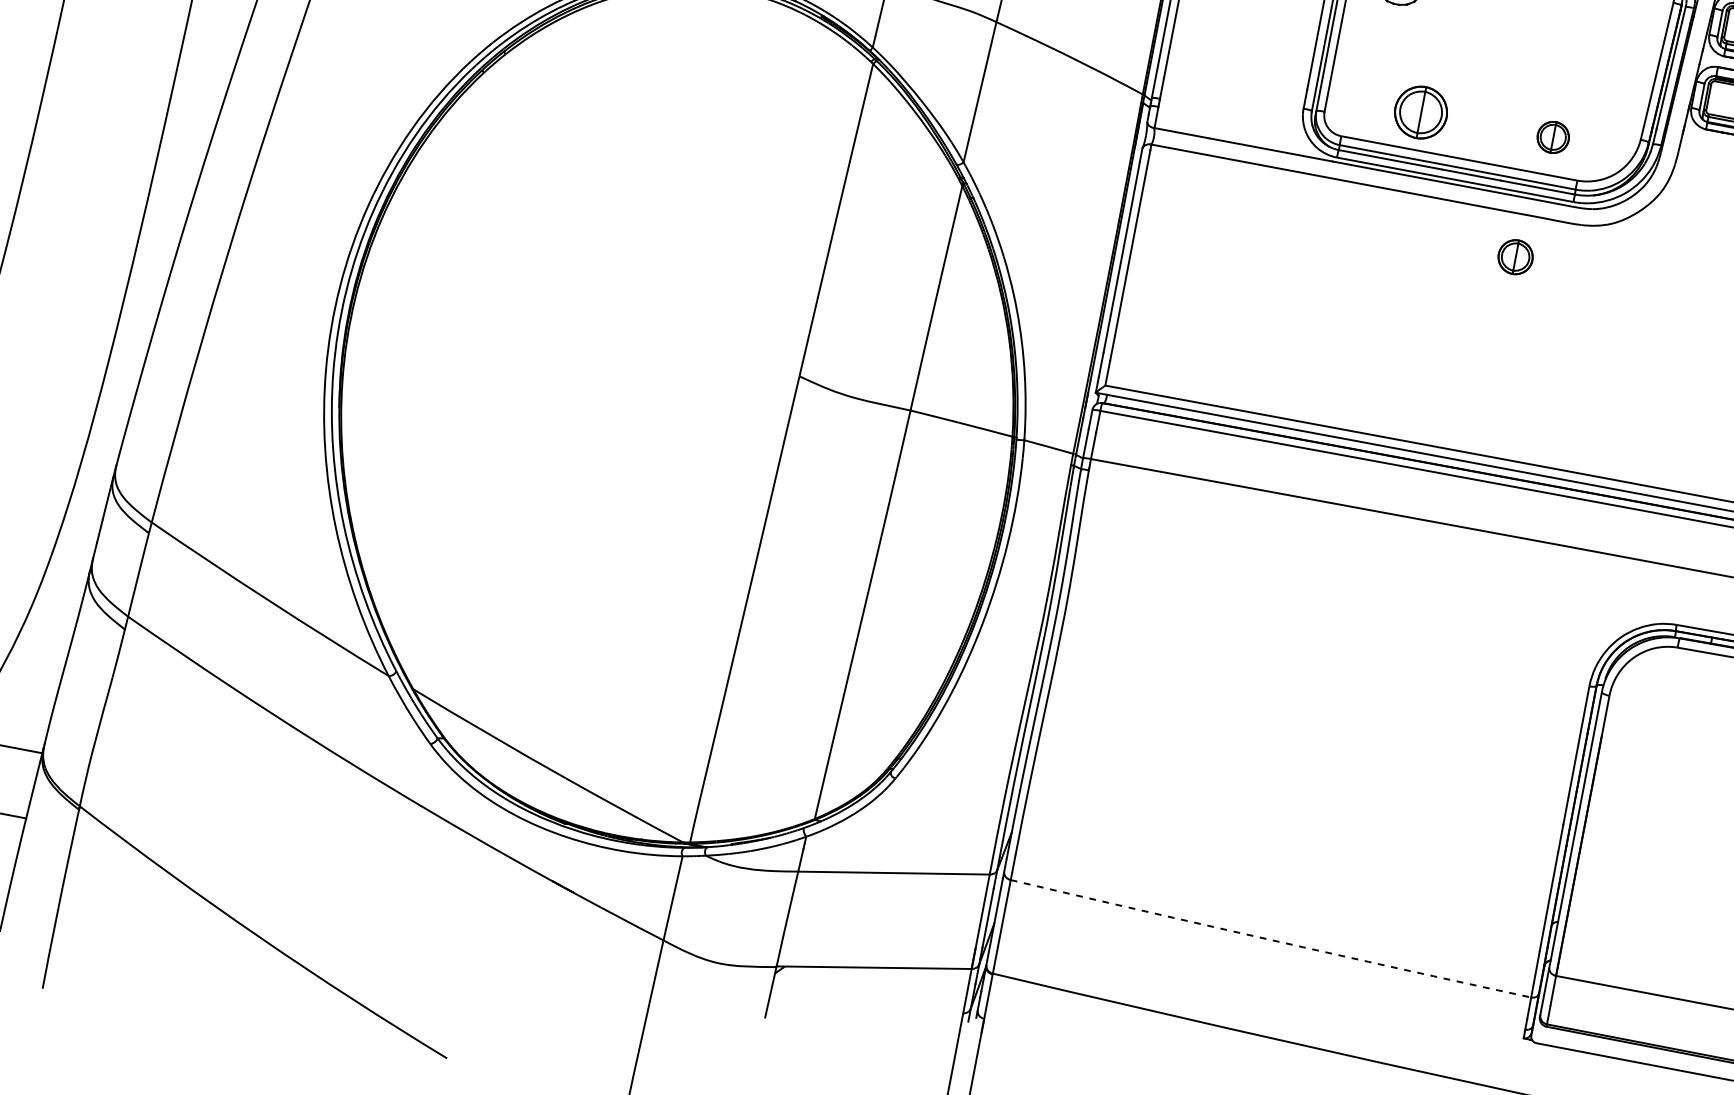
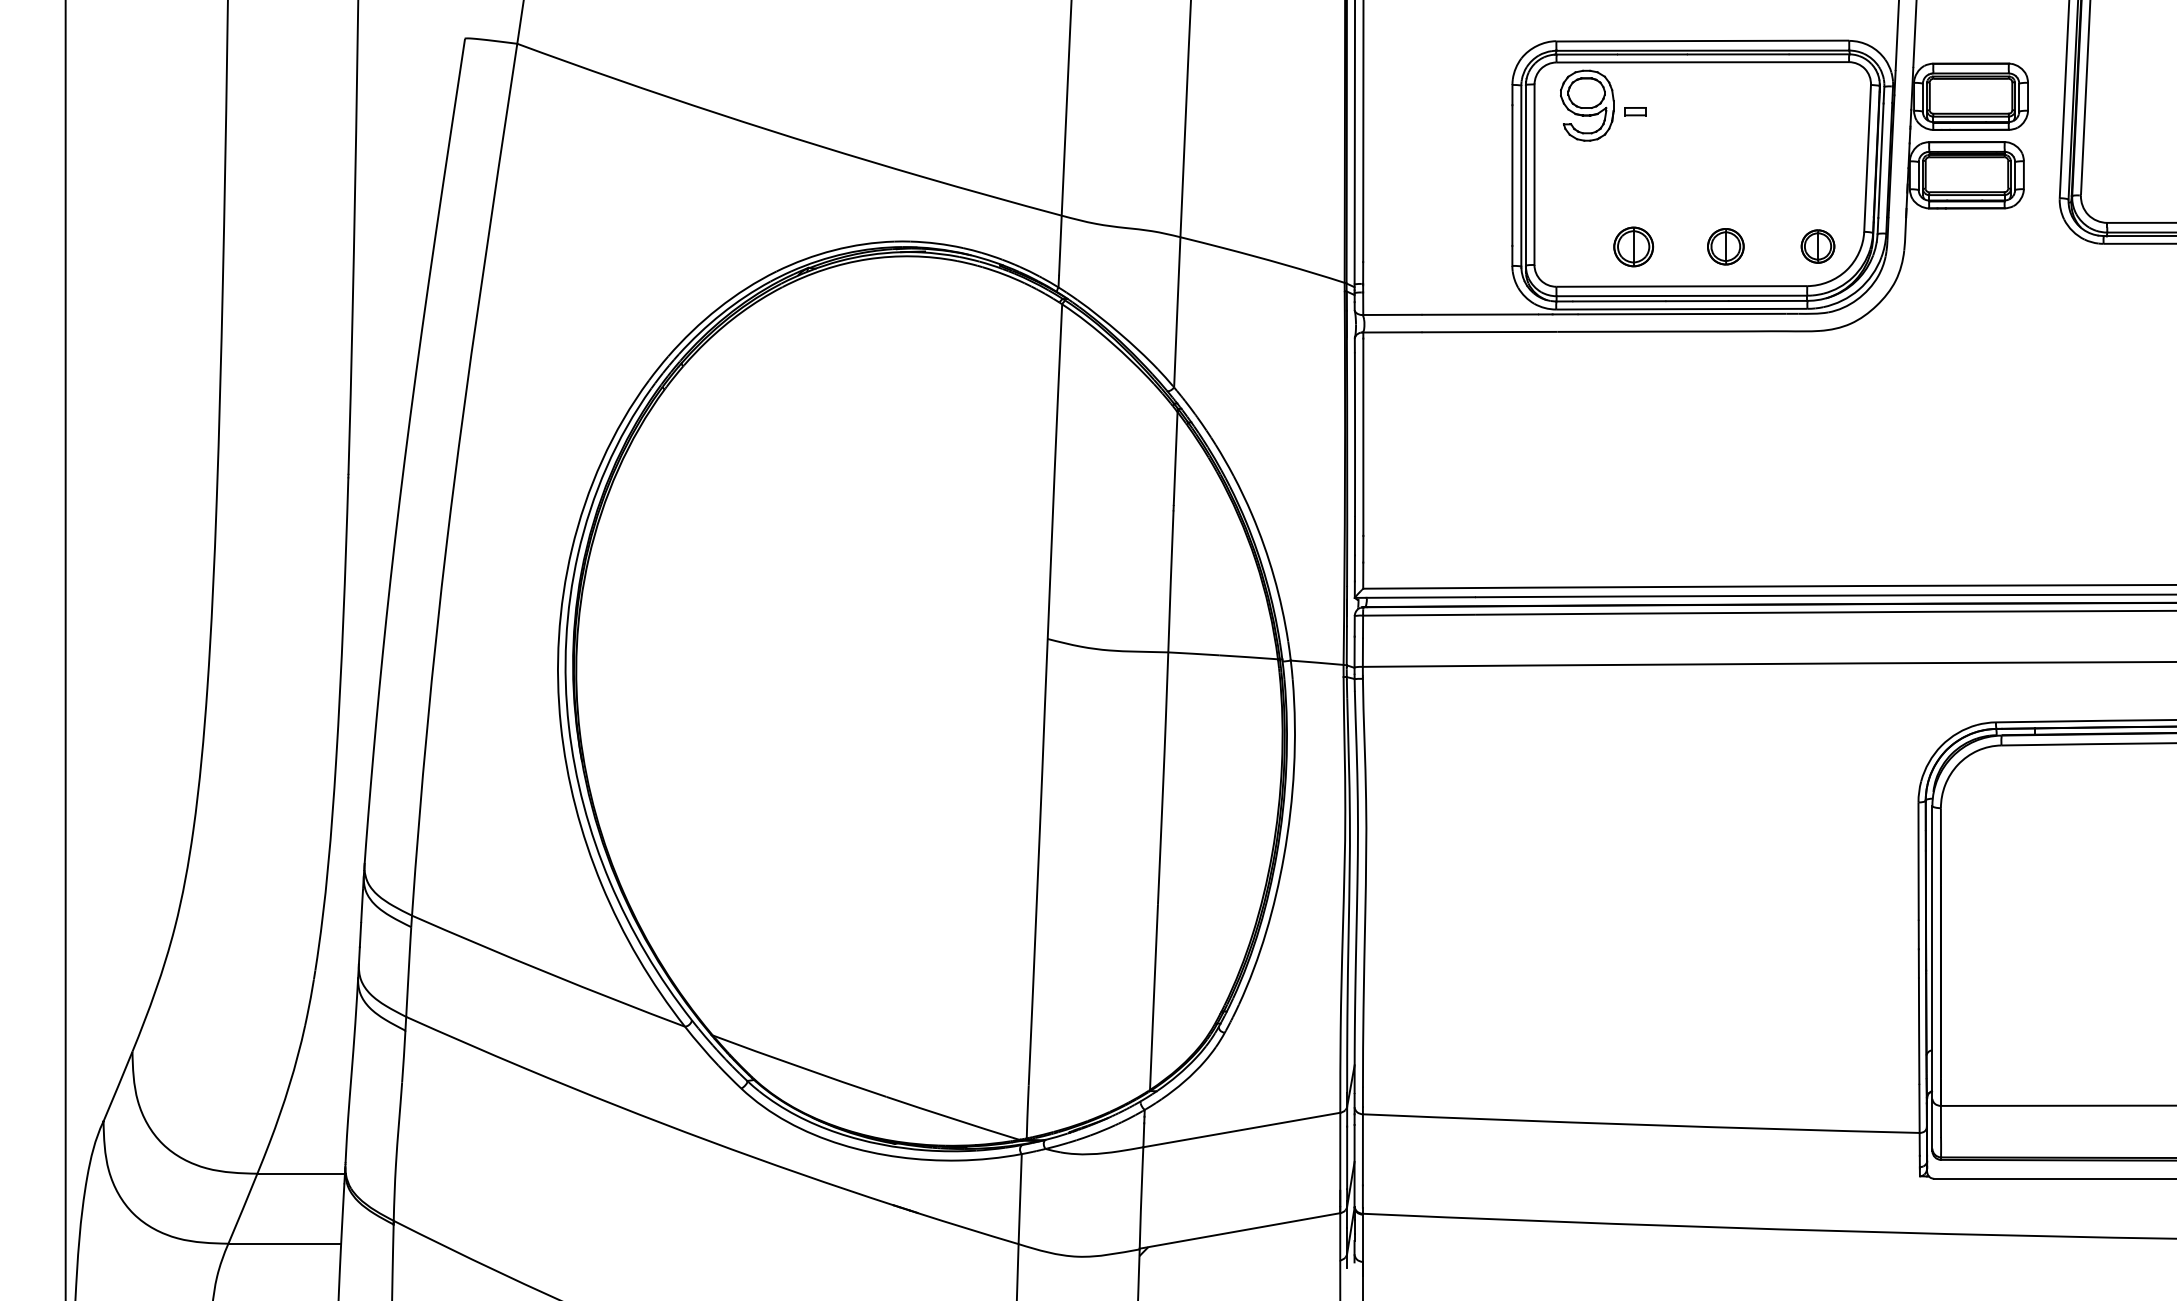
part: (1421, 112) -> (1633, 246), size x0.71
part: (1552, 137) -> (1817, 246), moved
part: (1515, 256) -> (1725, 246), moved
arc: (1271, 939) -> (1641, 1124), dashed -> solid

